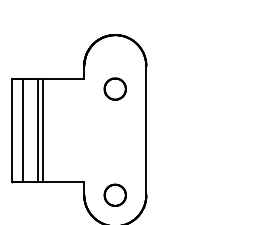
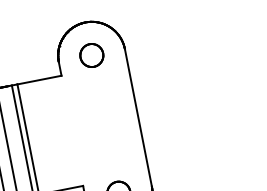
part: (114, 88) -> (90, 55), moved

